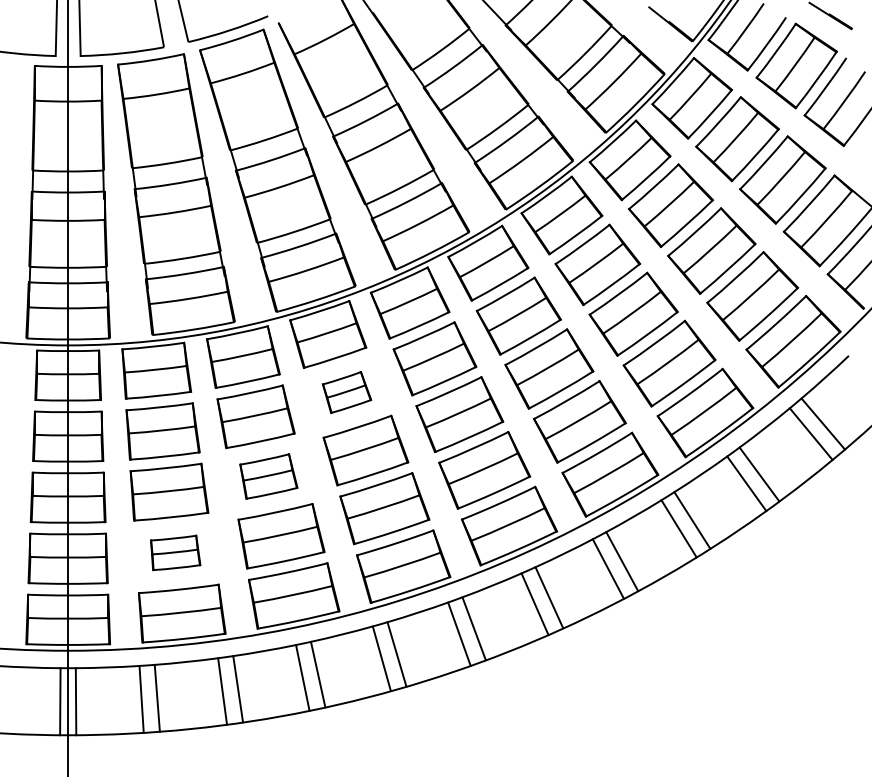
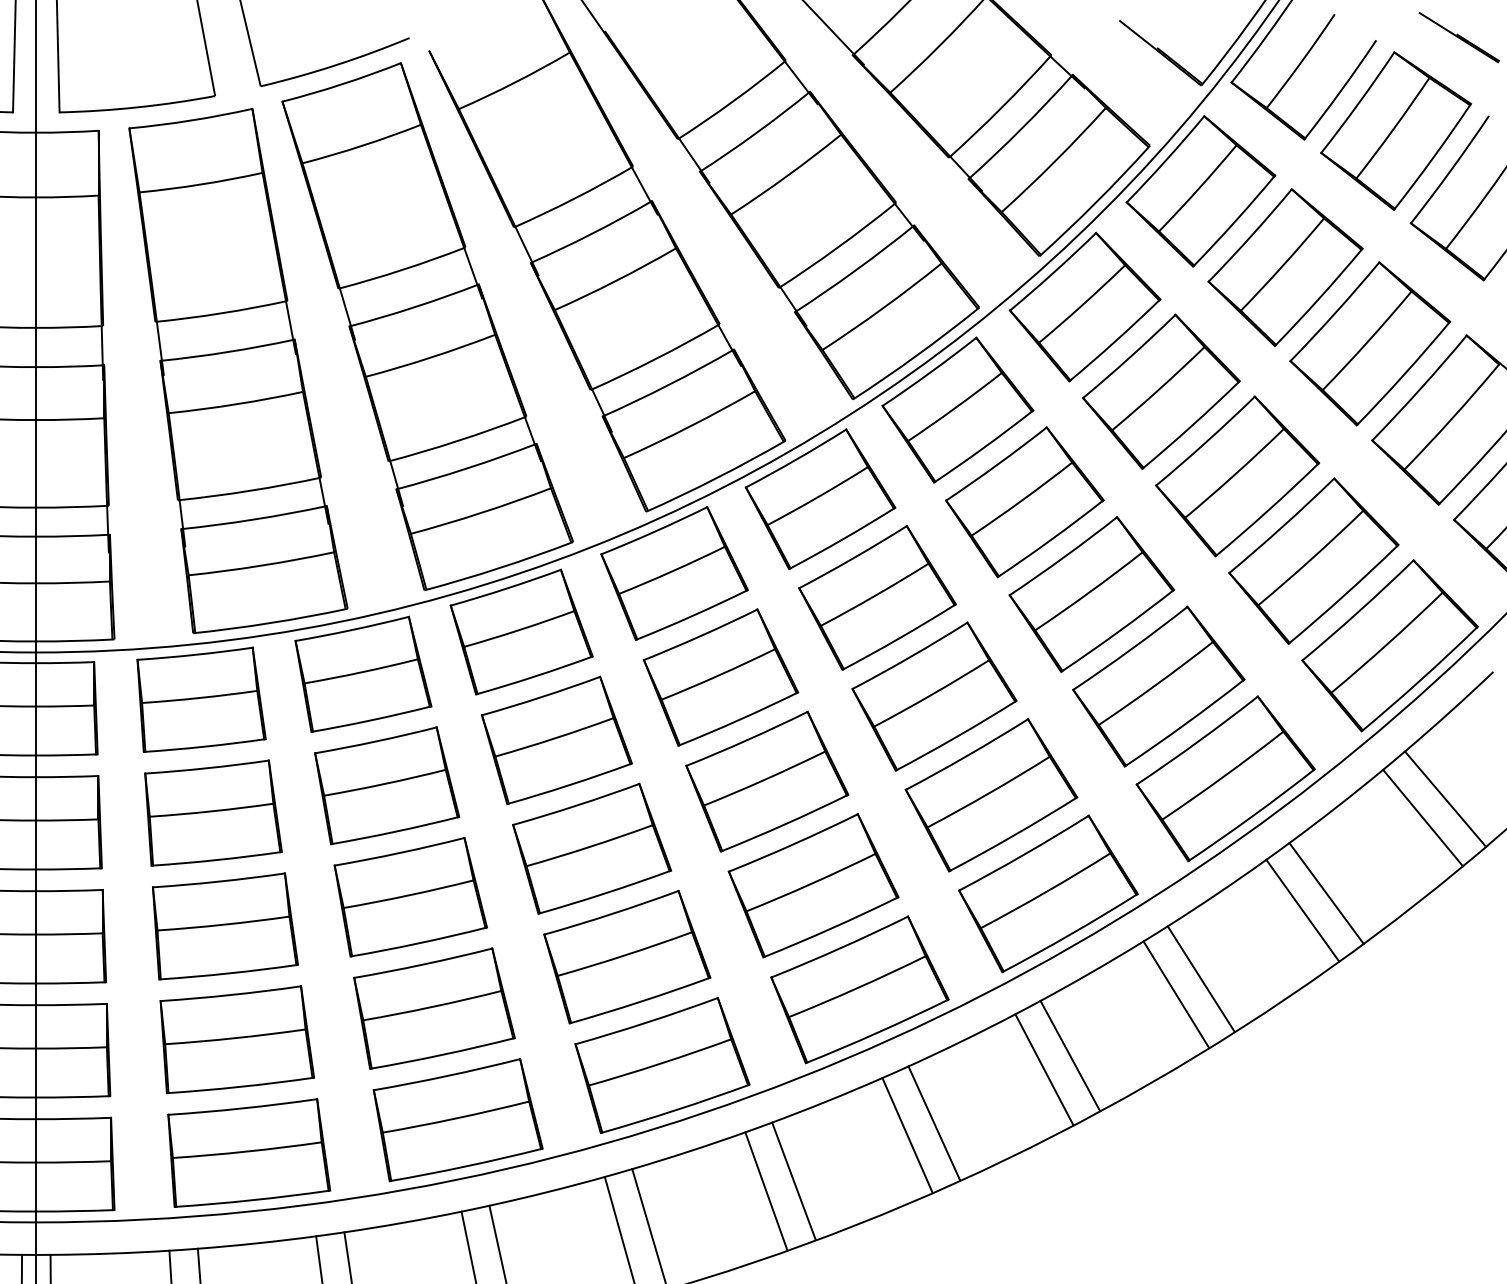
part: (346, 392) -> (555, 740), size x1.67
part: (268, 476) -> (410, 897), size x1.43
part: (175, 552) -> (236, 1038), size x1.67

